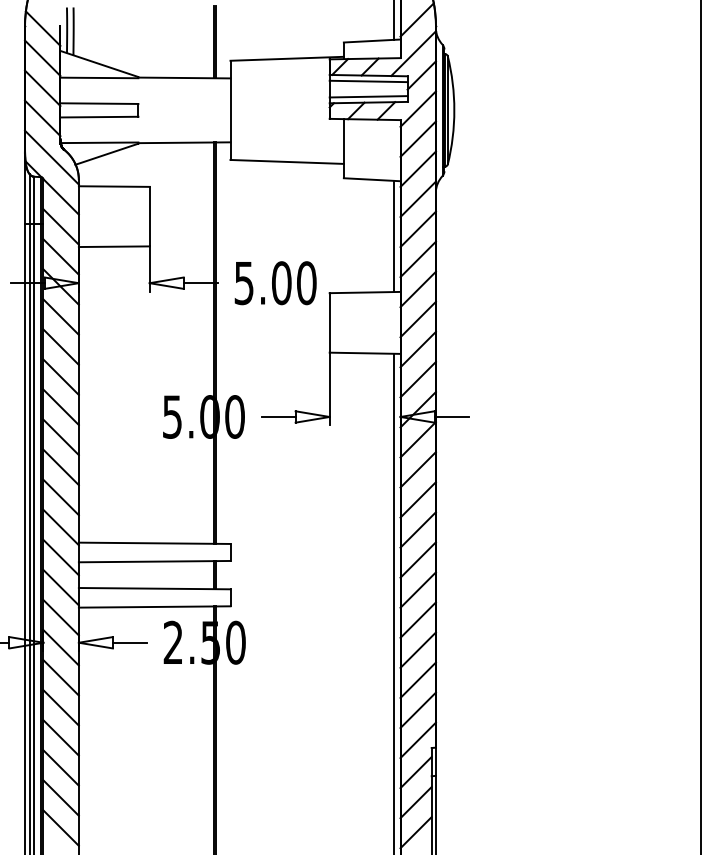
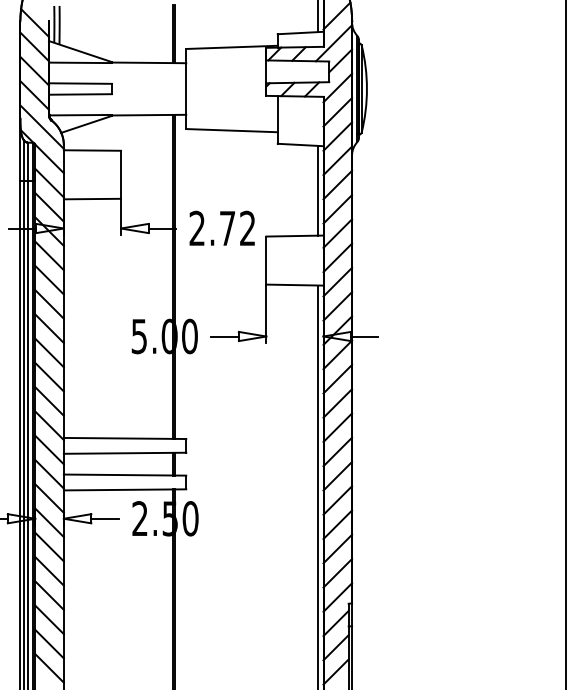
line: (368, 81) -> (297, 65), removed
line: (368, 96) -> (297, 77), removed
text: (275, 283) -> (222, 228), 5.00 -> 2.72

